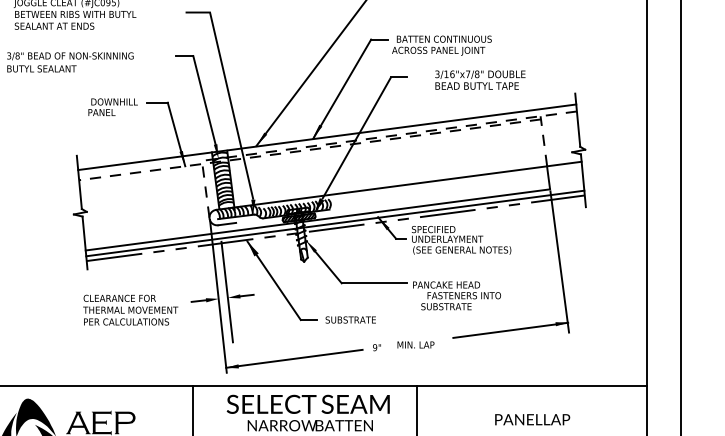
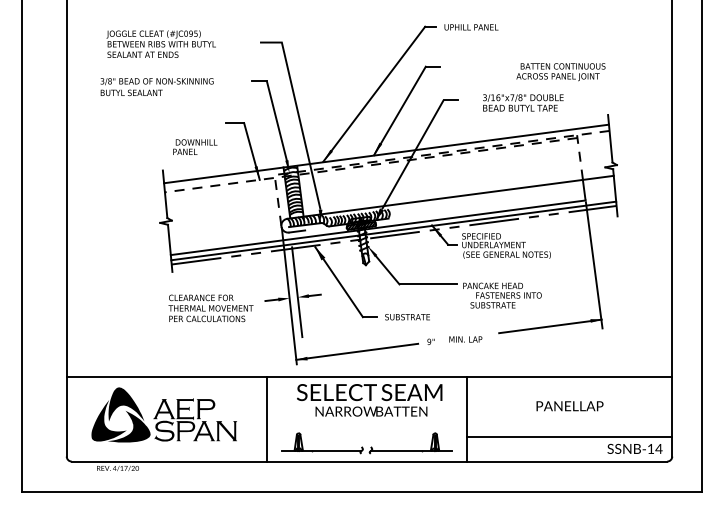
text: (441, 46) -> (560, 72), moved
text: (113, 106) -> (195, 146), moved

